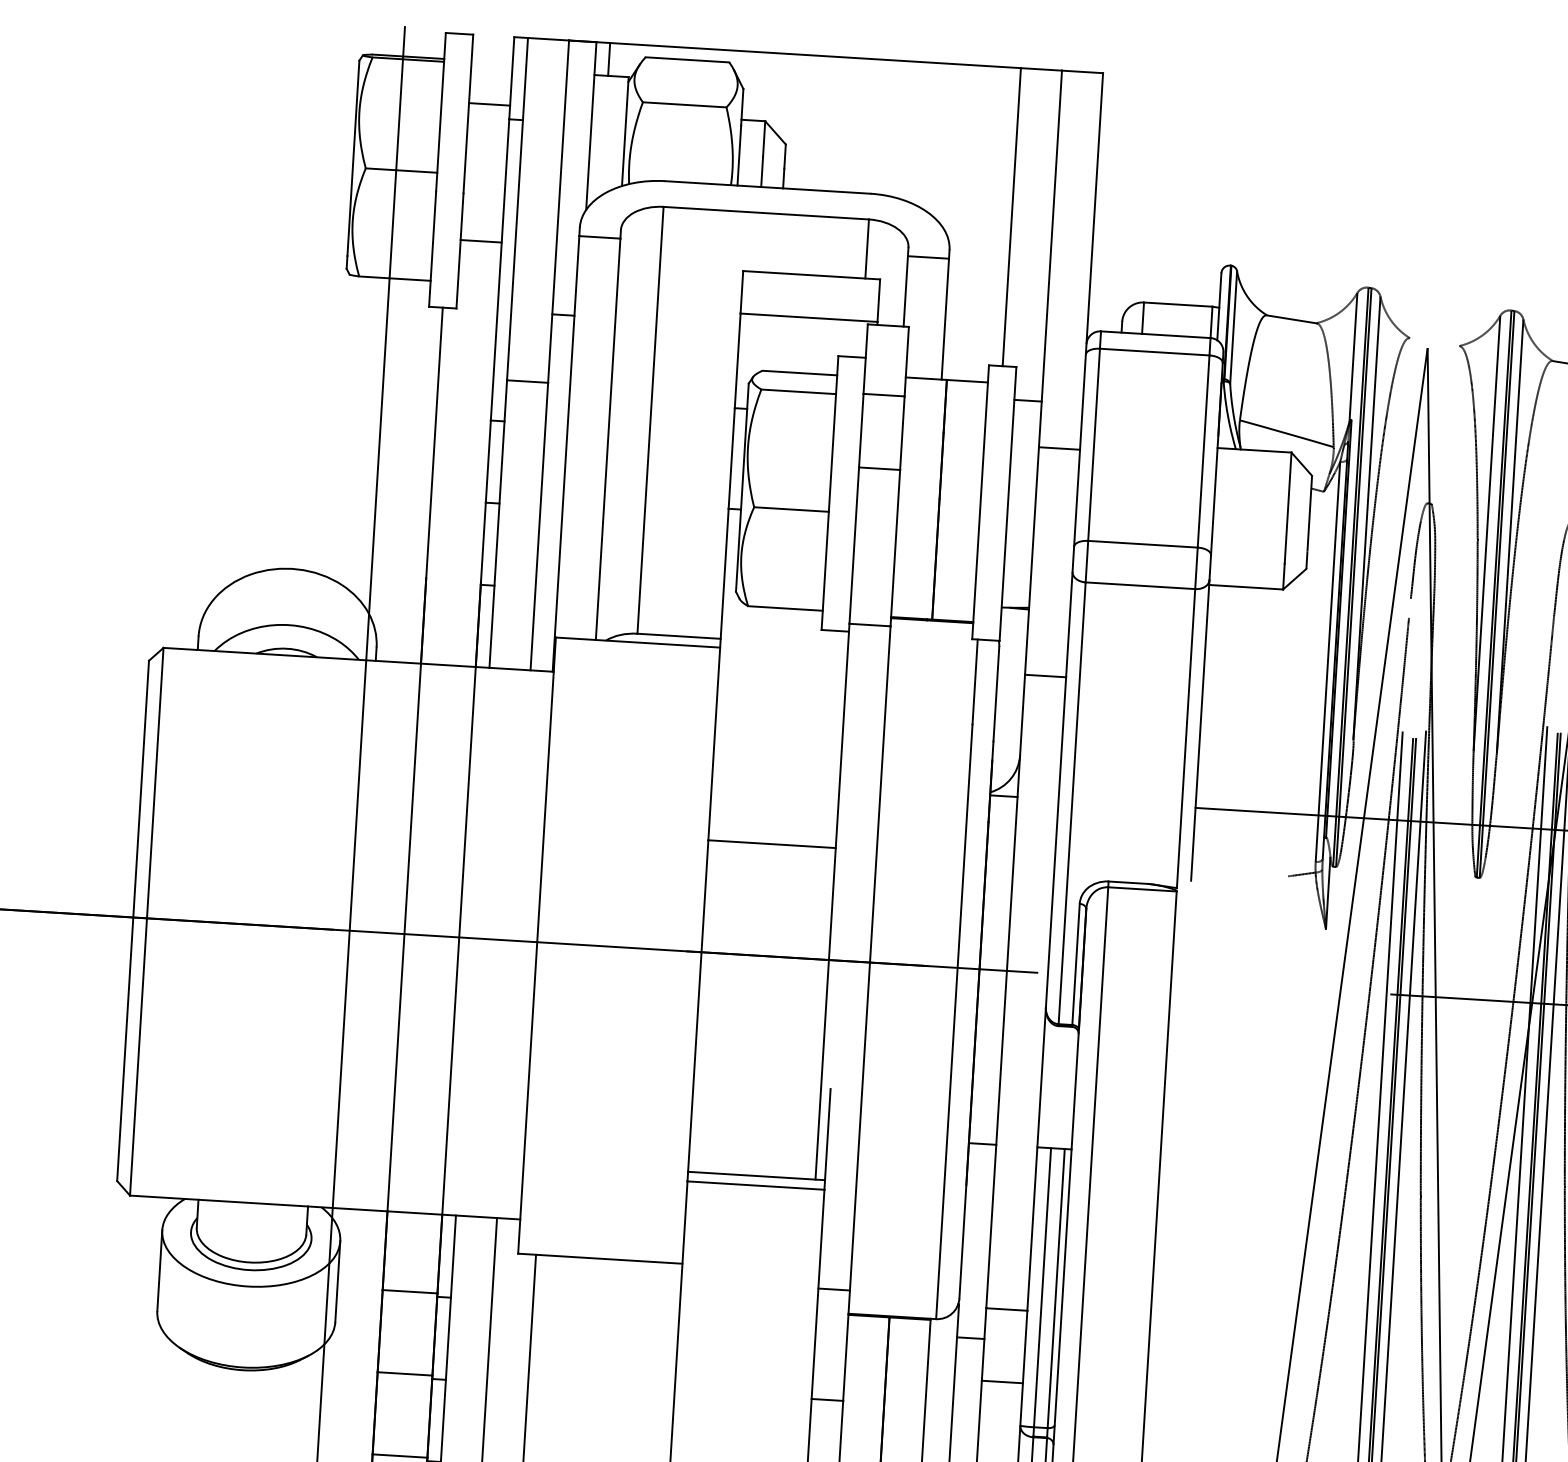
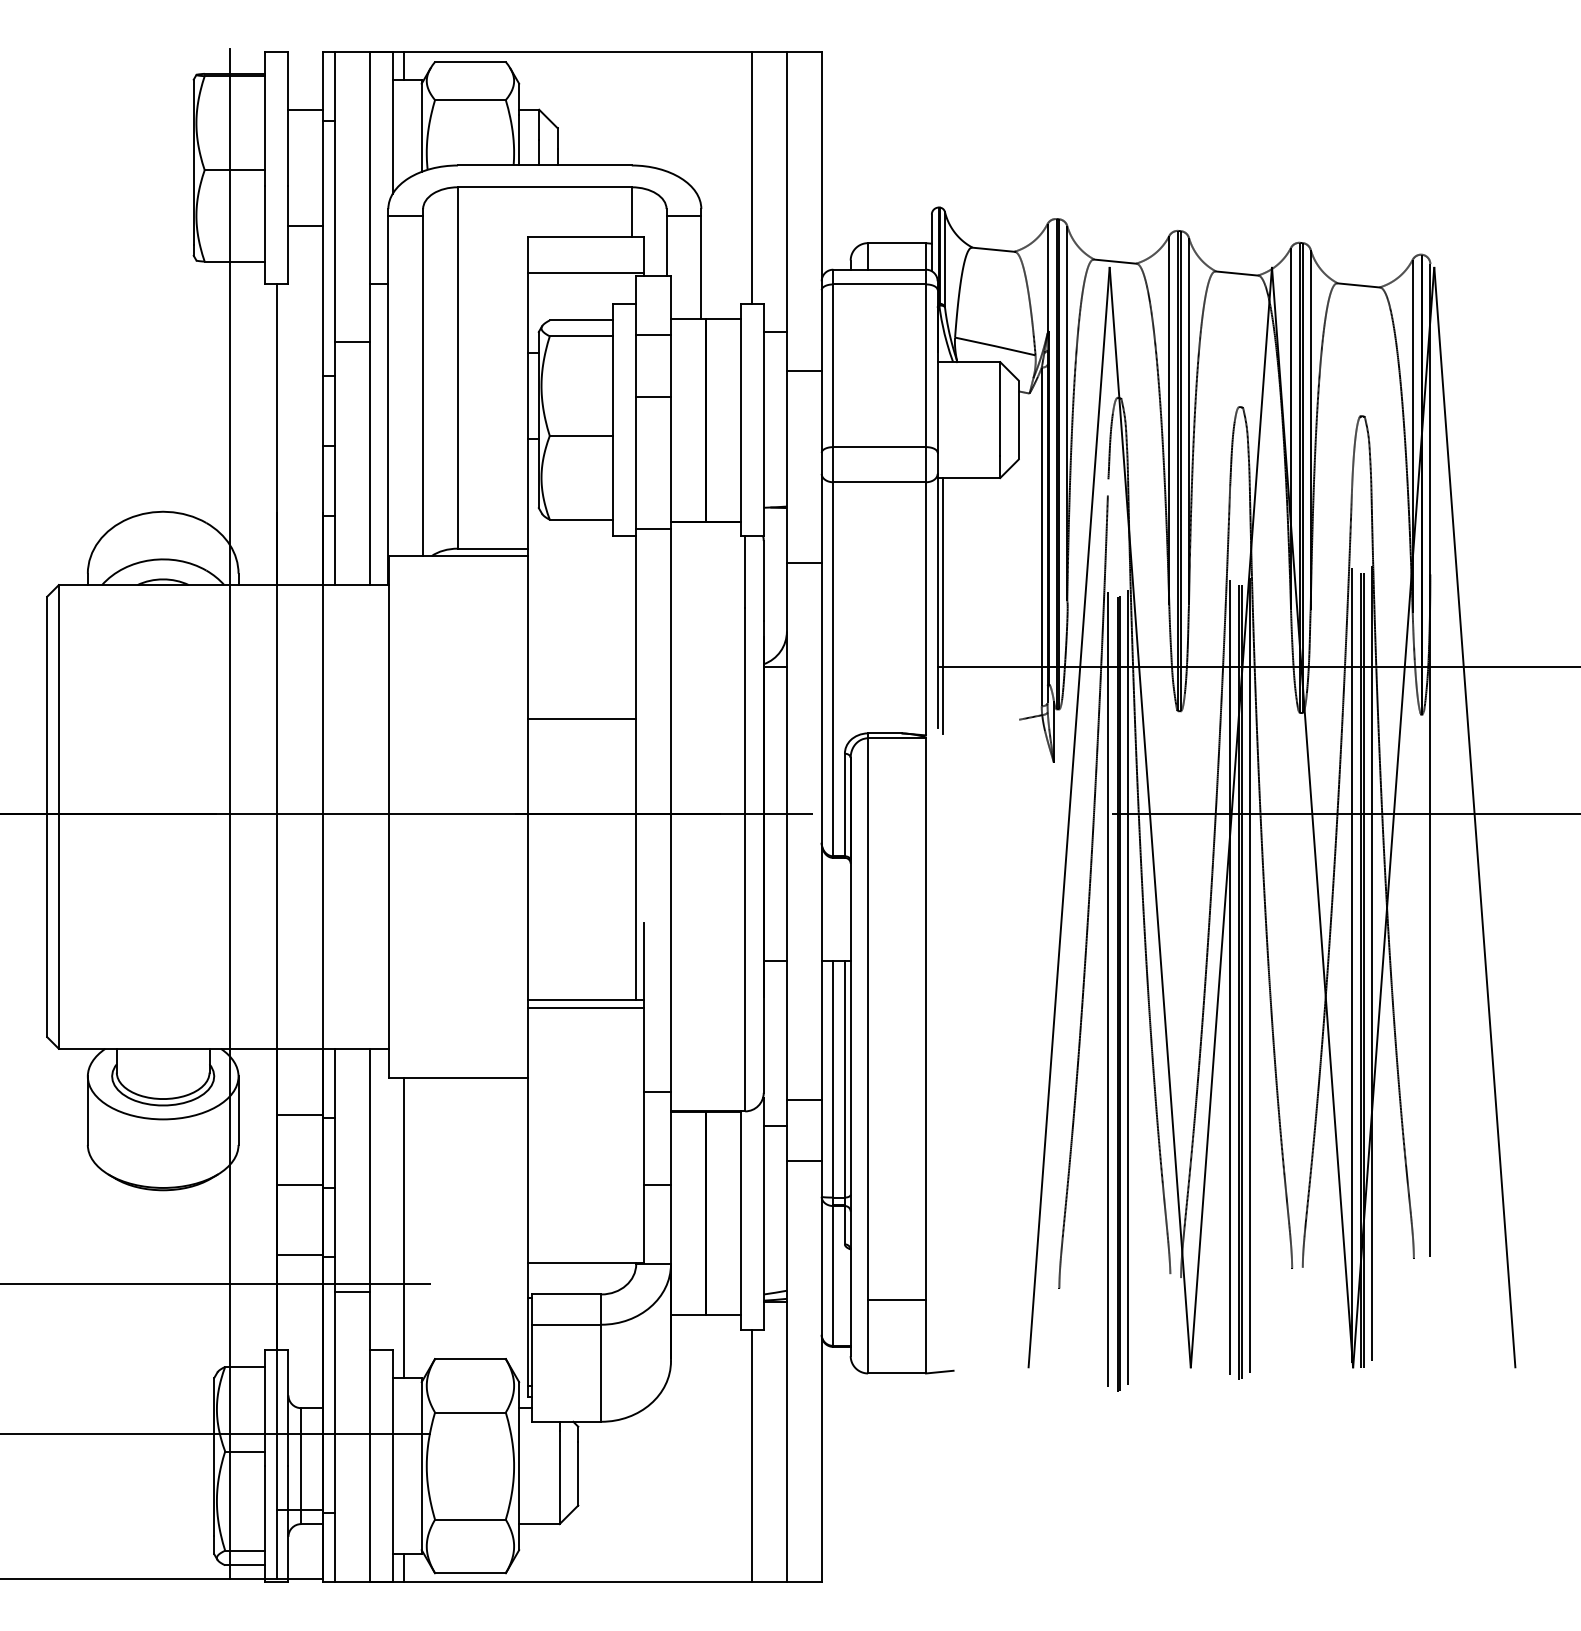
line: (1433, 341) -> (1114, 261), added
line: (1206, 737) -> (943, 606), added

